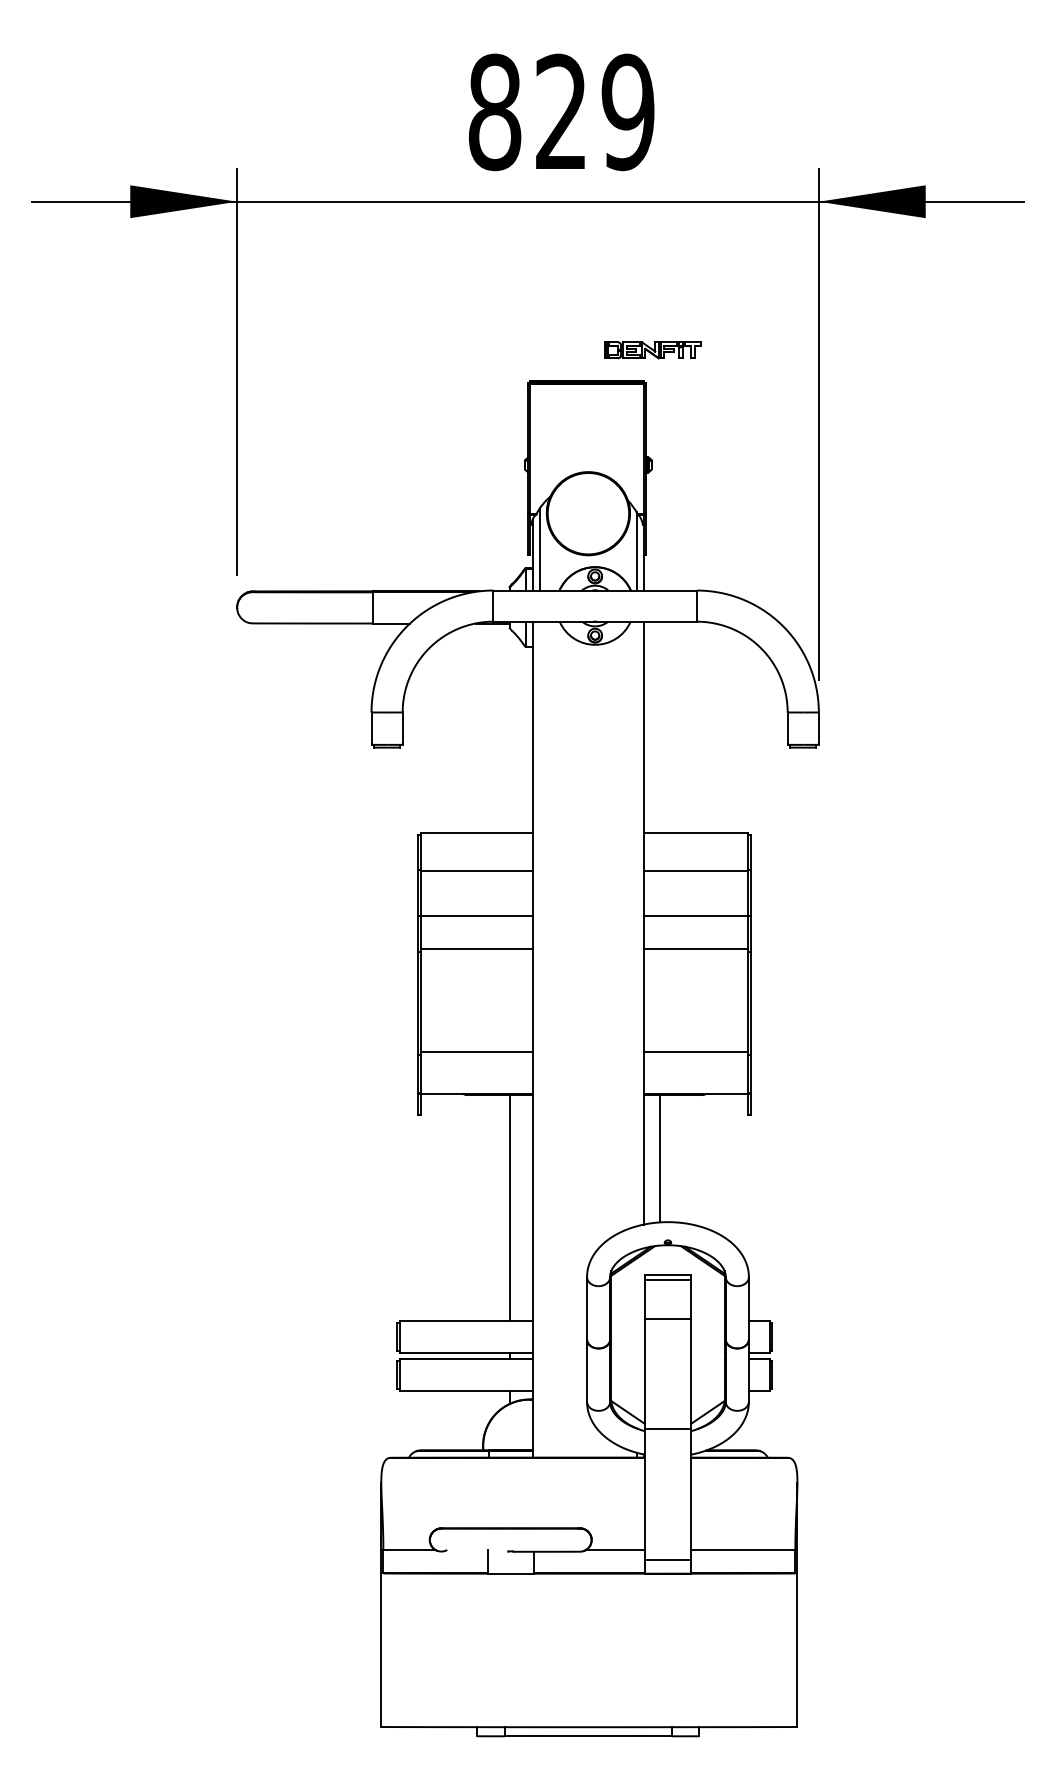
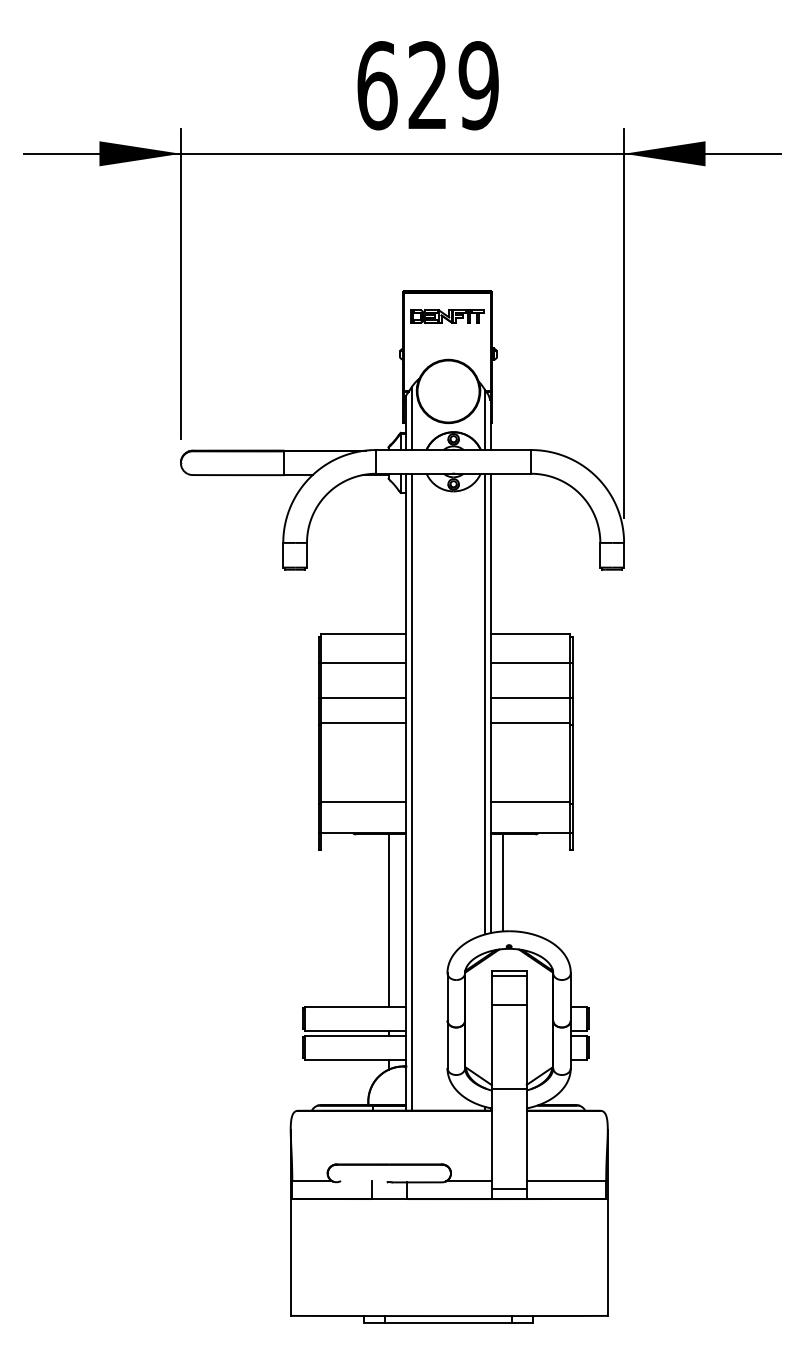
text: (494, 112) -> (376, 85), 829 -> 629
part: (652, 350) -> (447, 316), moved
line: (636, 923) -> (485, 703), added
line: (540, 1039) -> (412, 792), added

